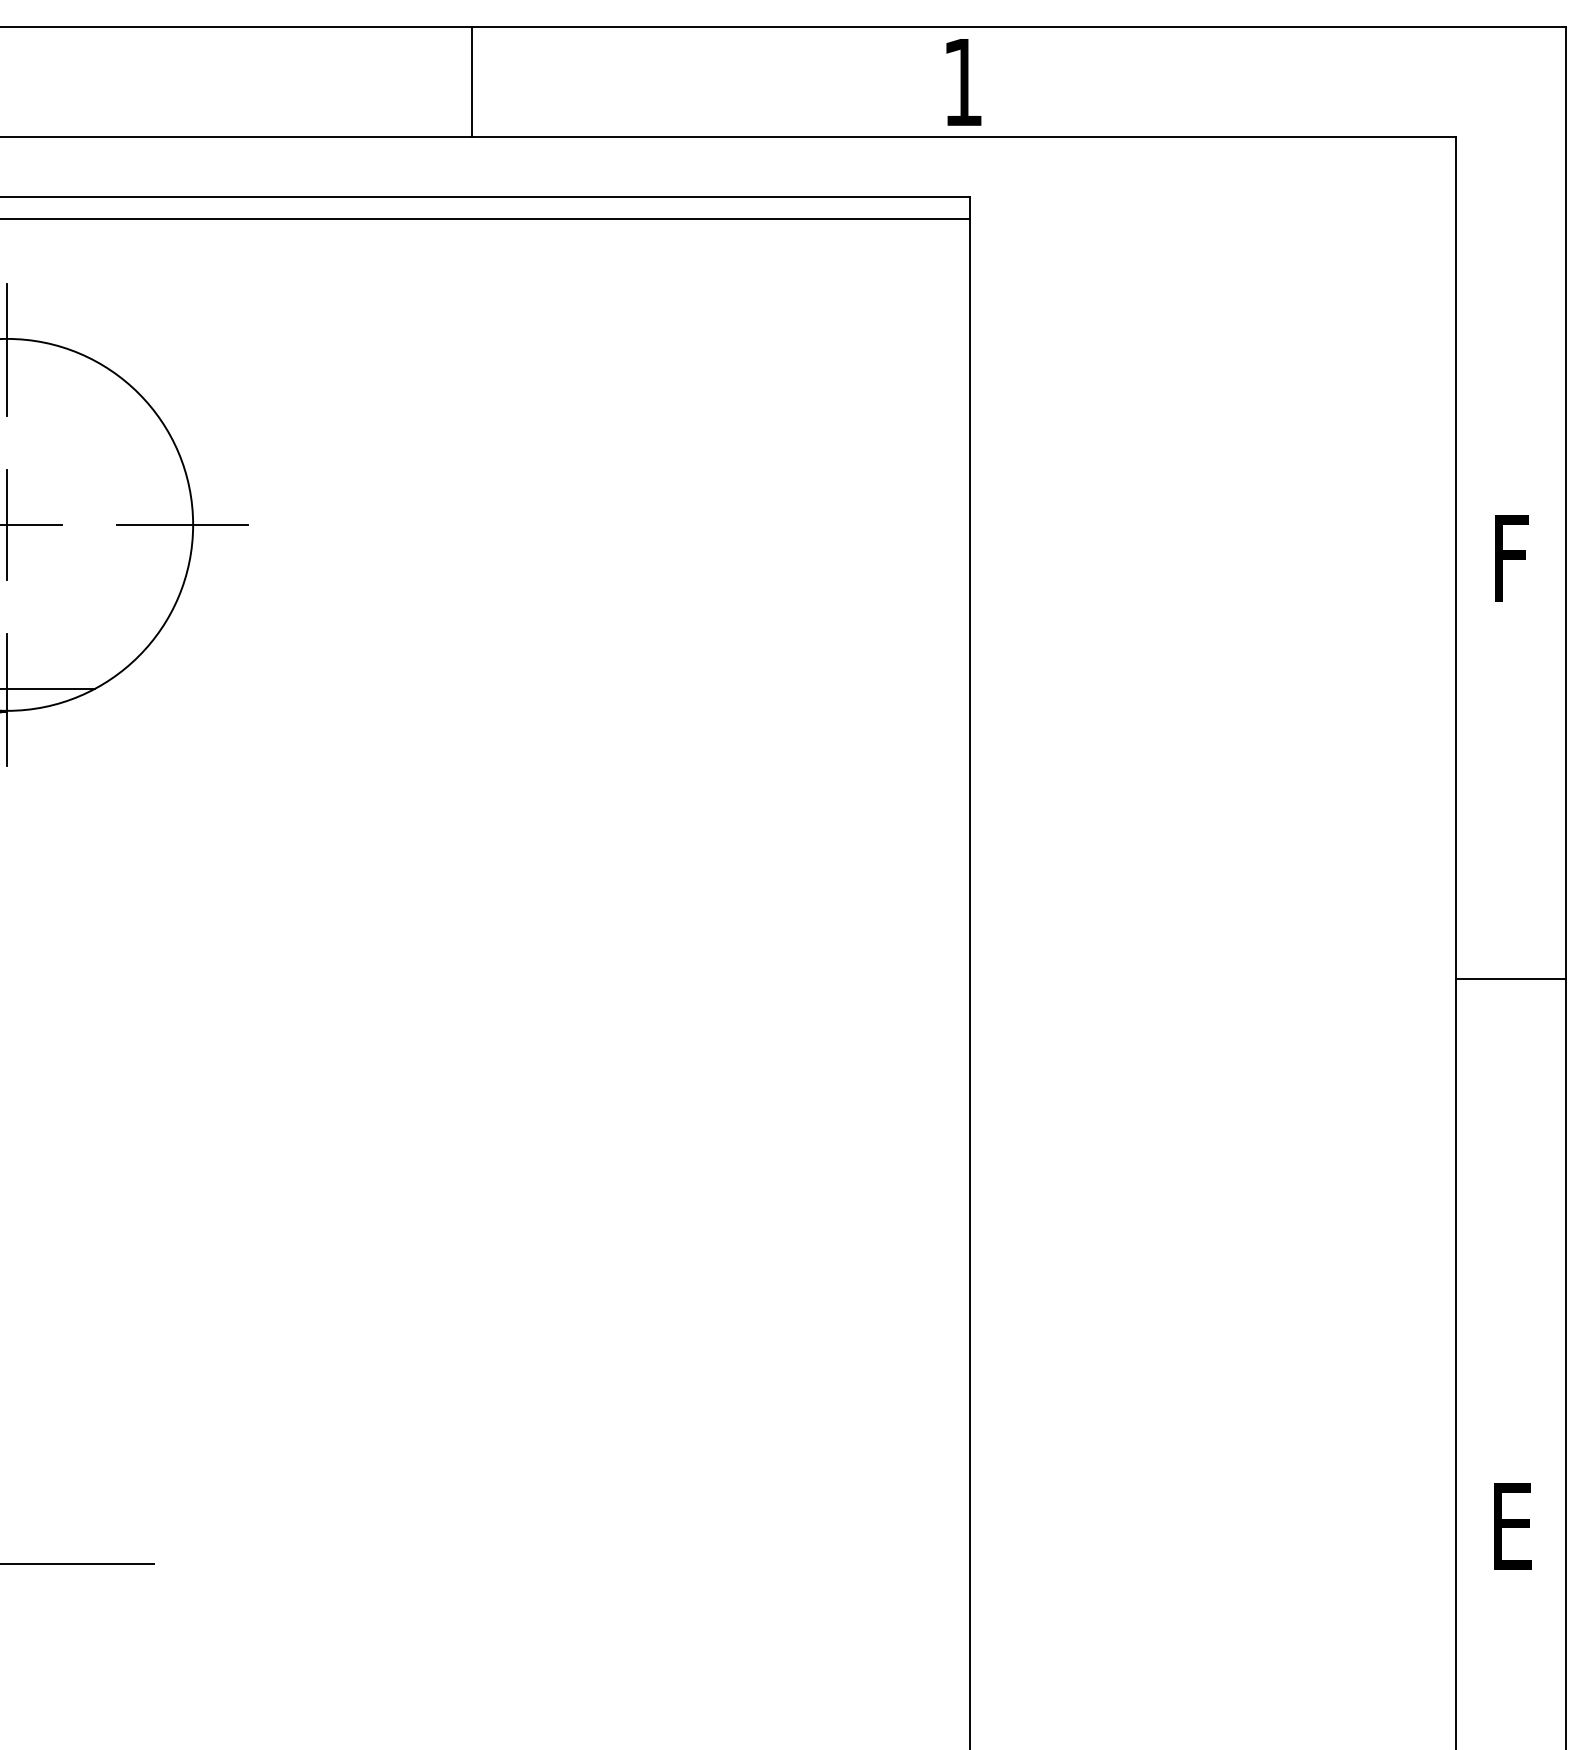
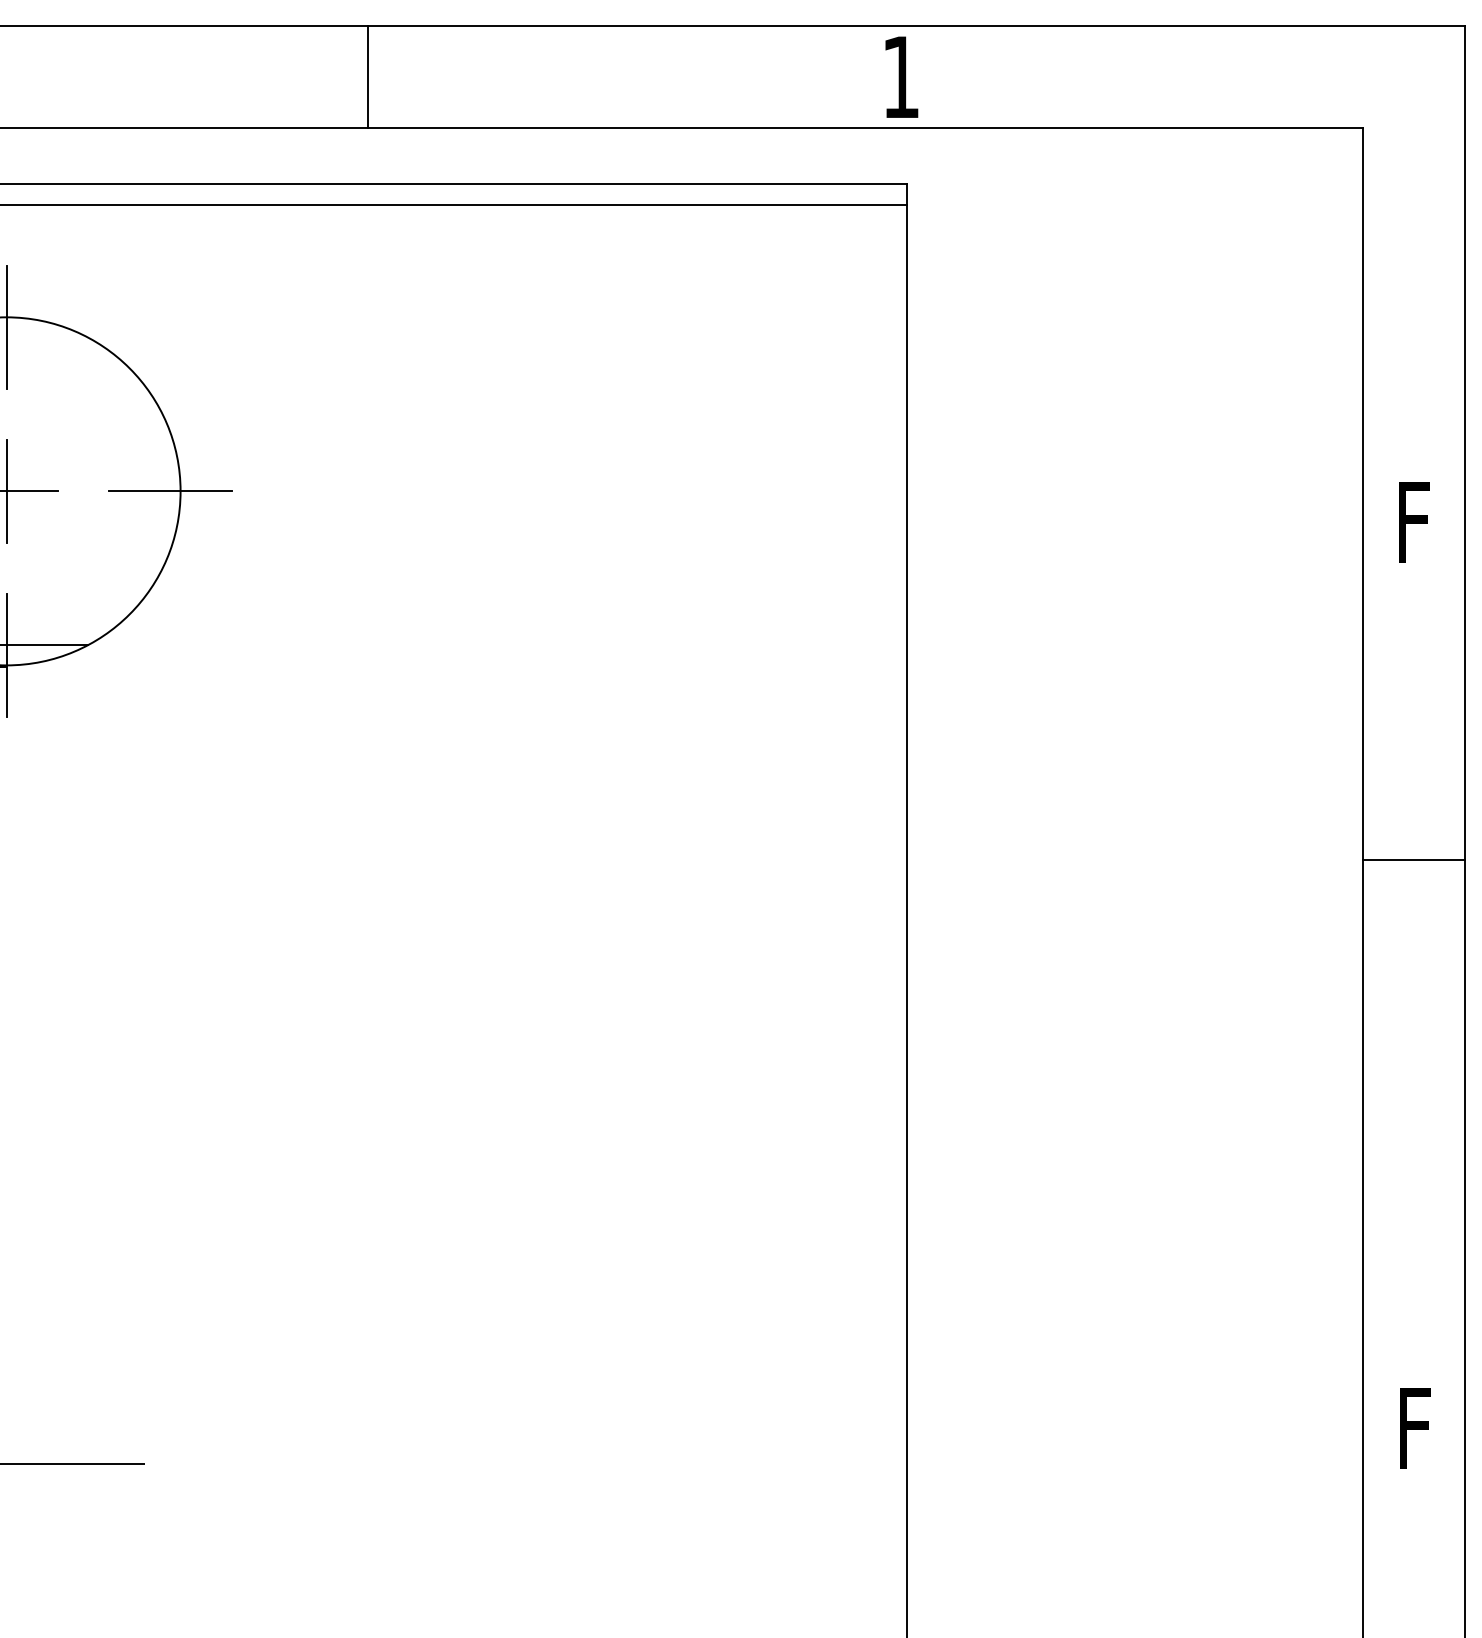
line: (471, 81) -> (368, 76), moved
line: (1510, 979) -> (1413, 860), moved
text: (1512, 1526) -> (1415, 1428), E -> F

